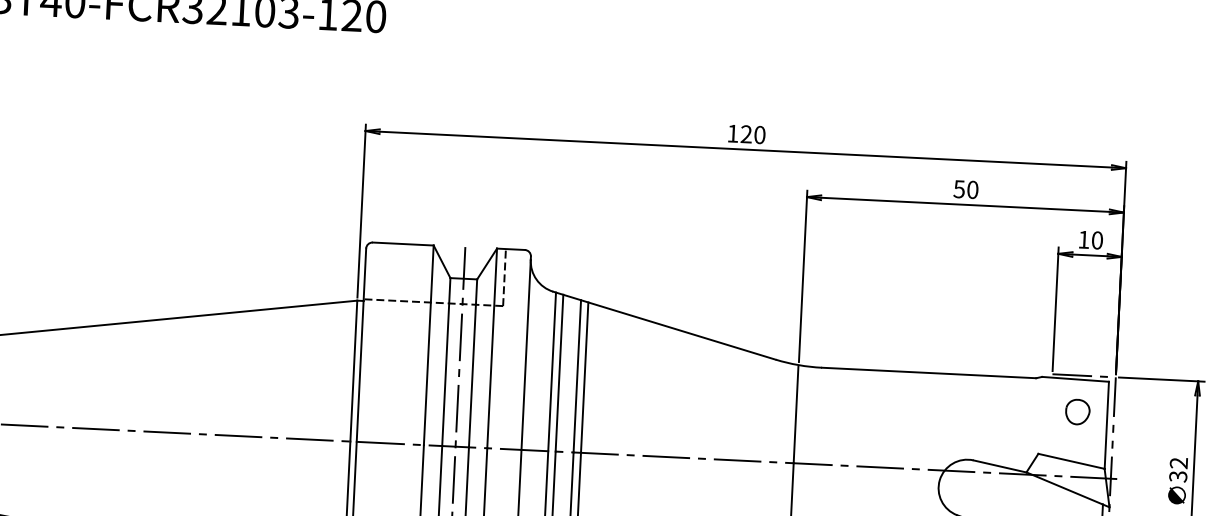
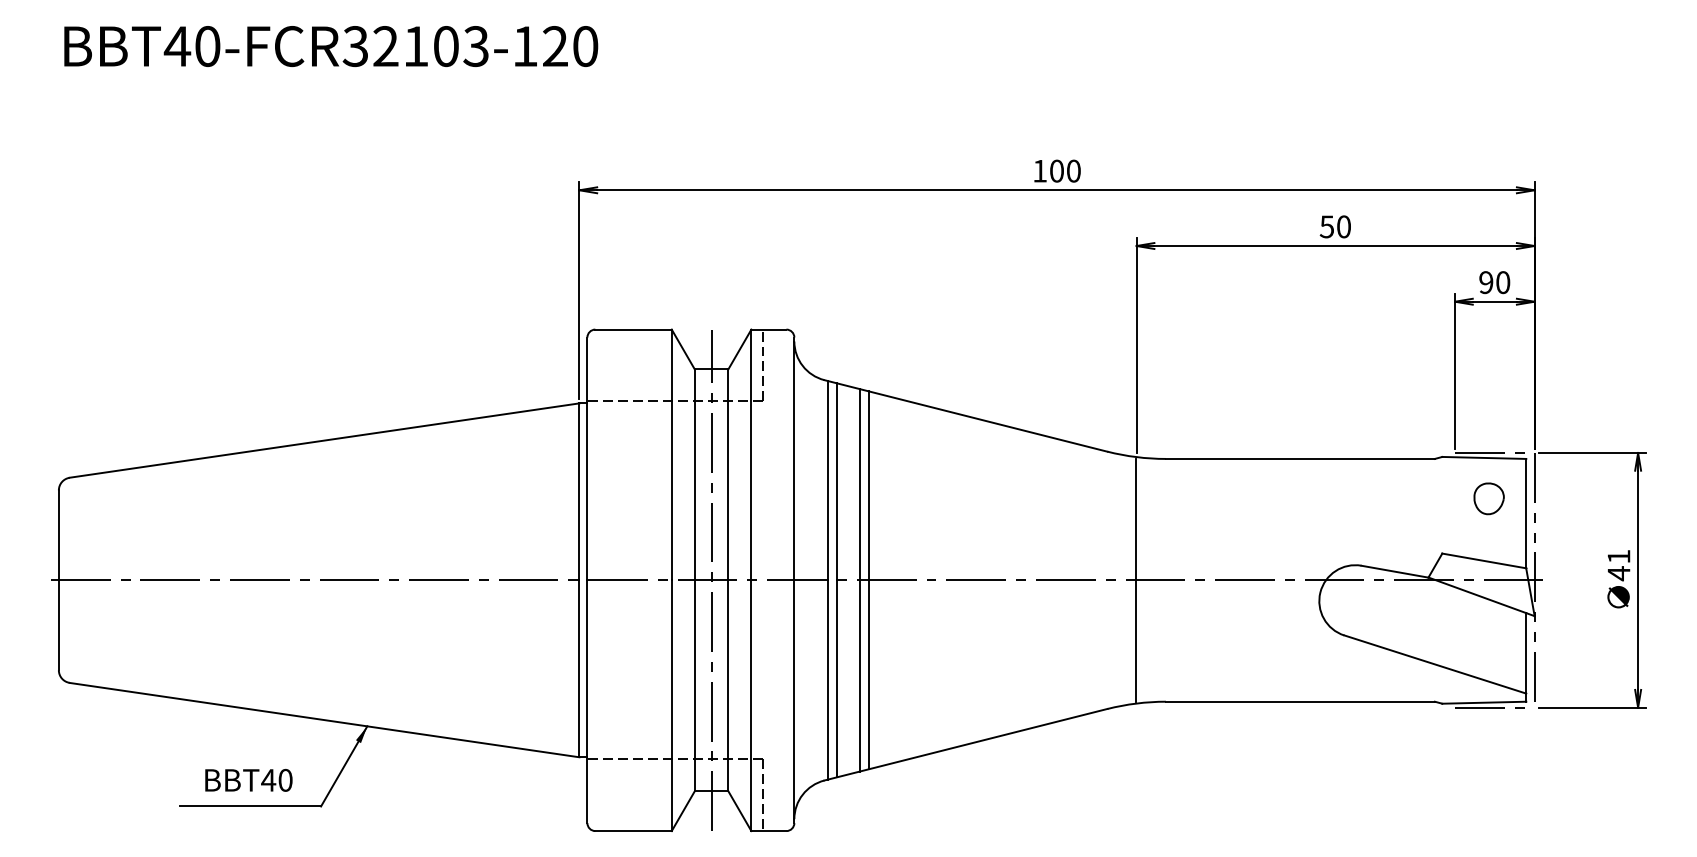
text: (746, 133) -> (1056, 170), 120 -> 100
text: (1084, 239) -> (1486, 282), 10 -> 90
text: (1178, 470) -> (1618, 565), 32 -> 41

